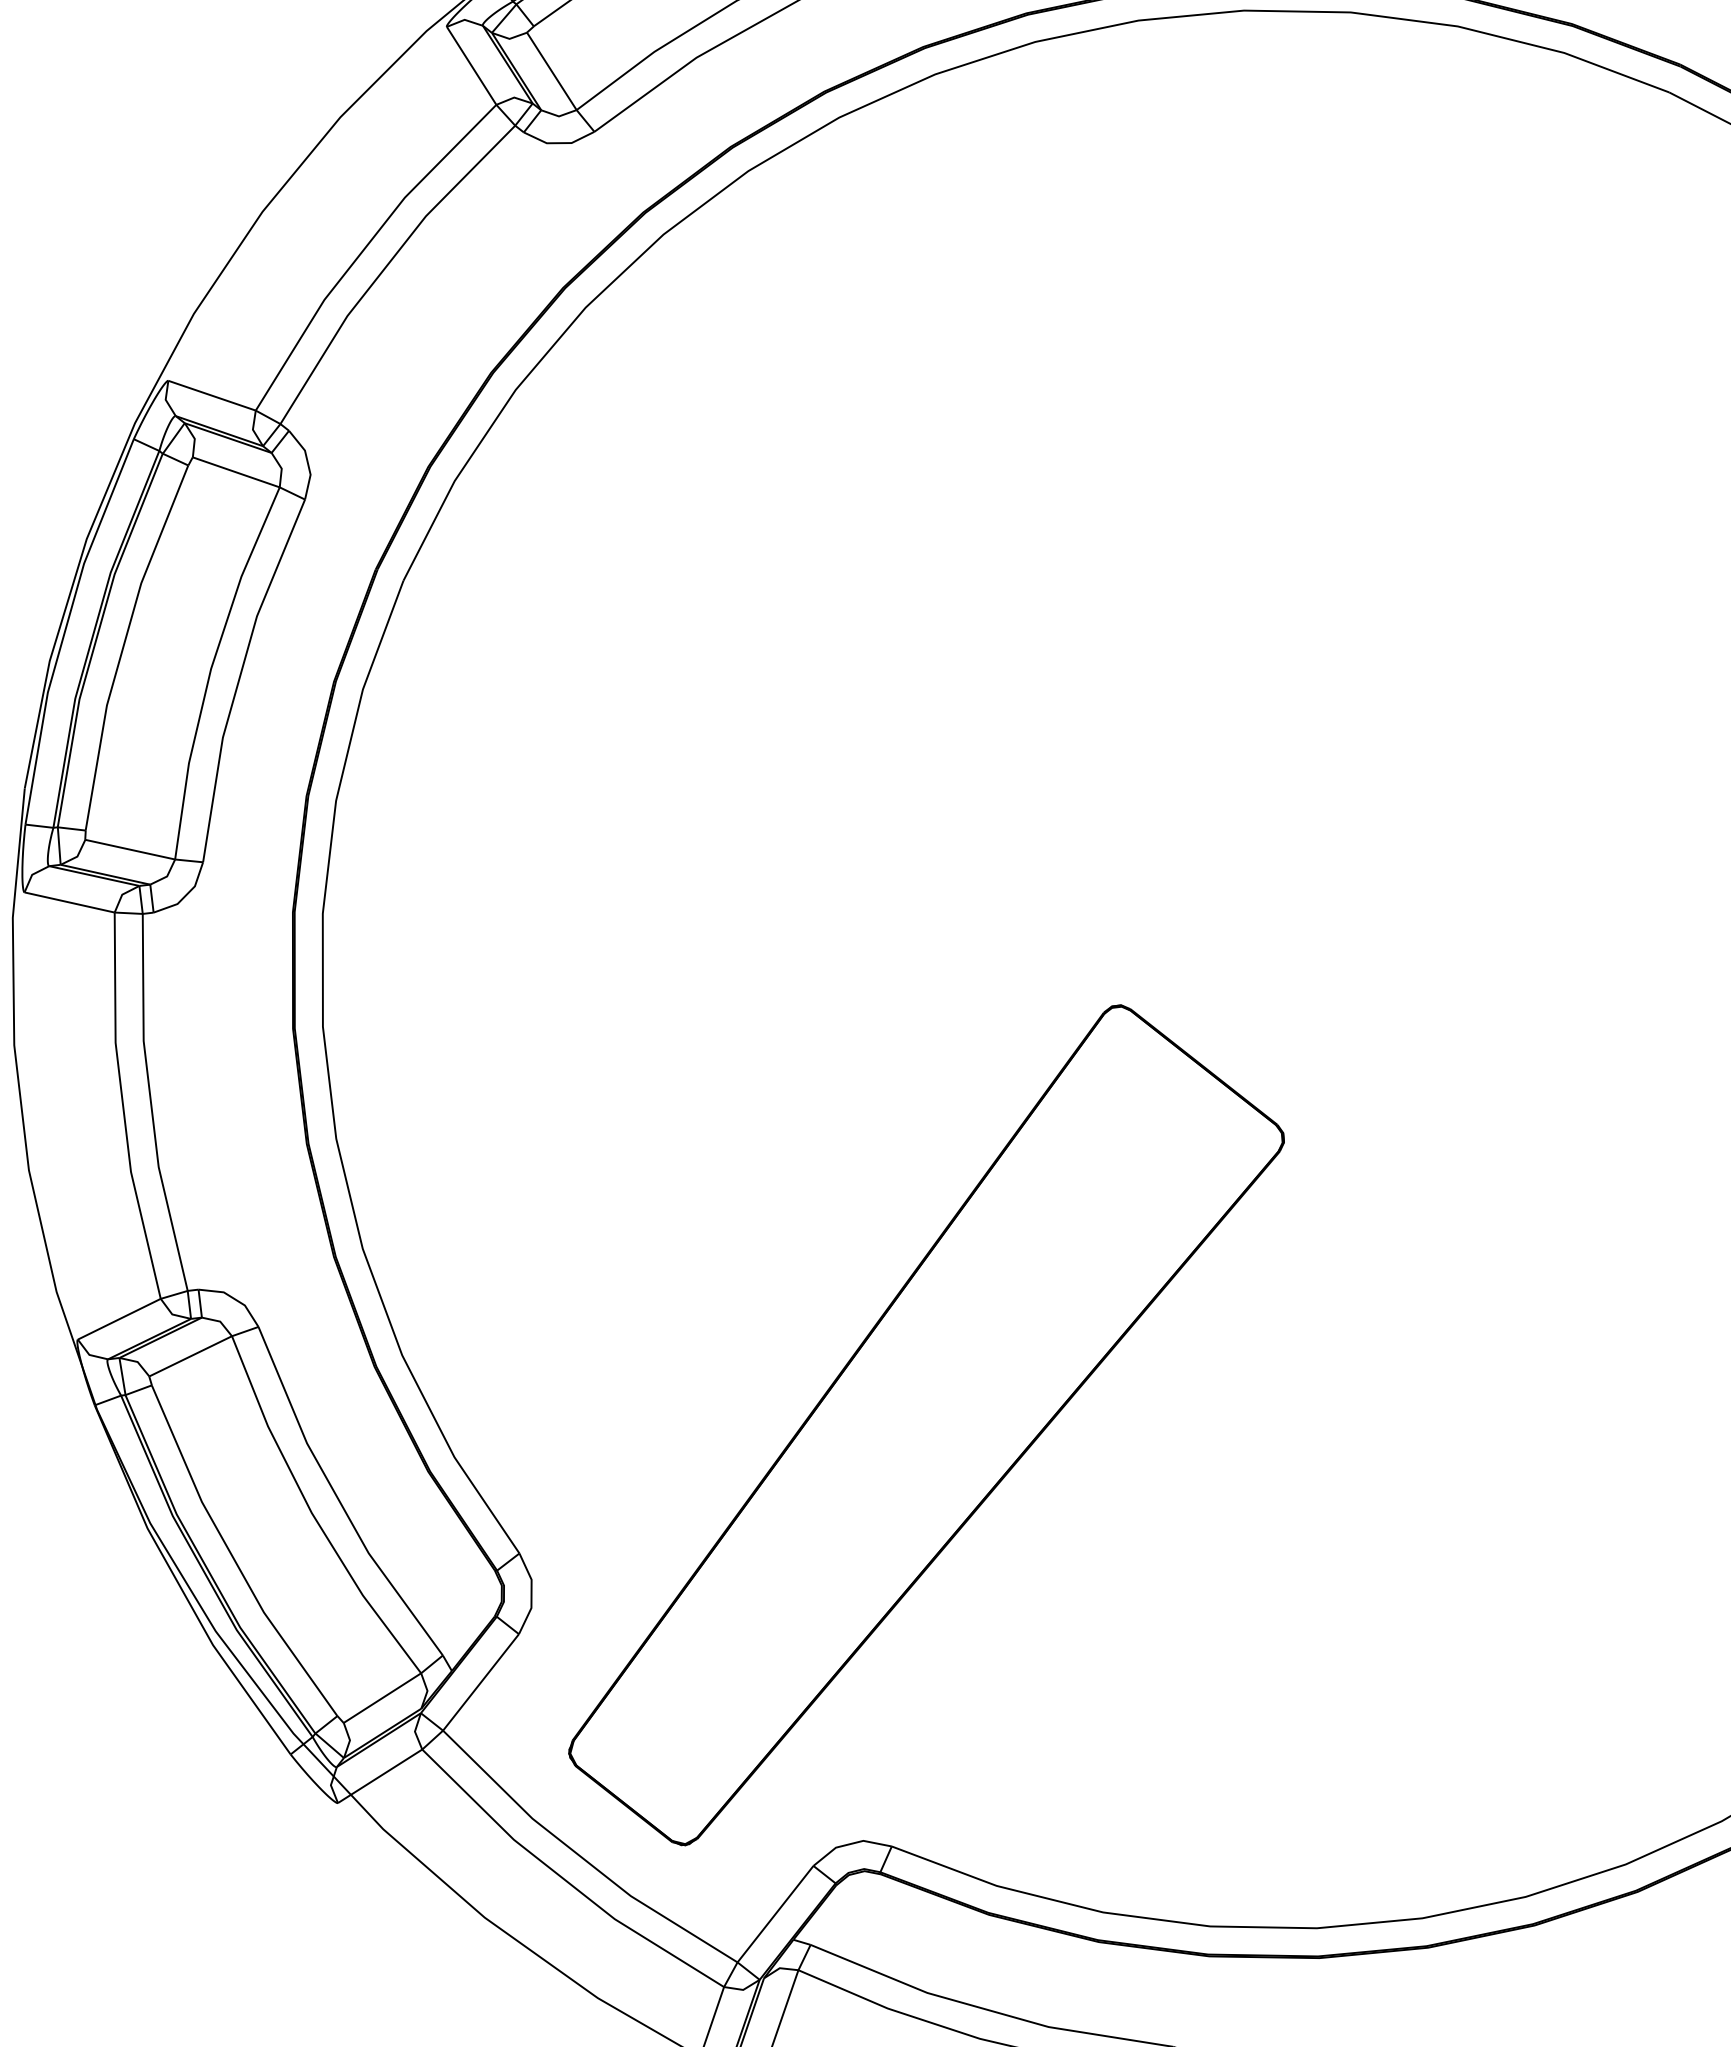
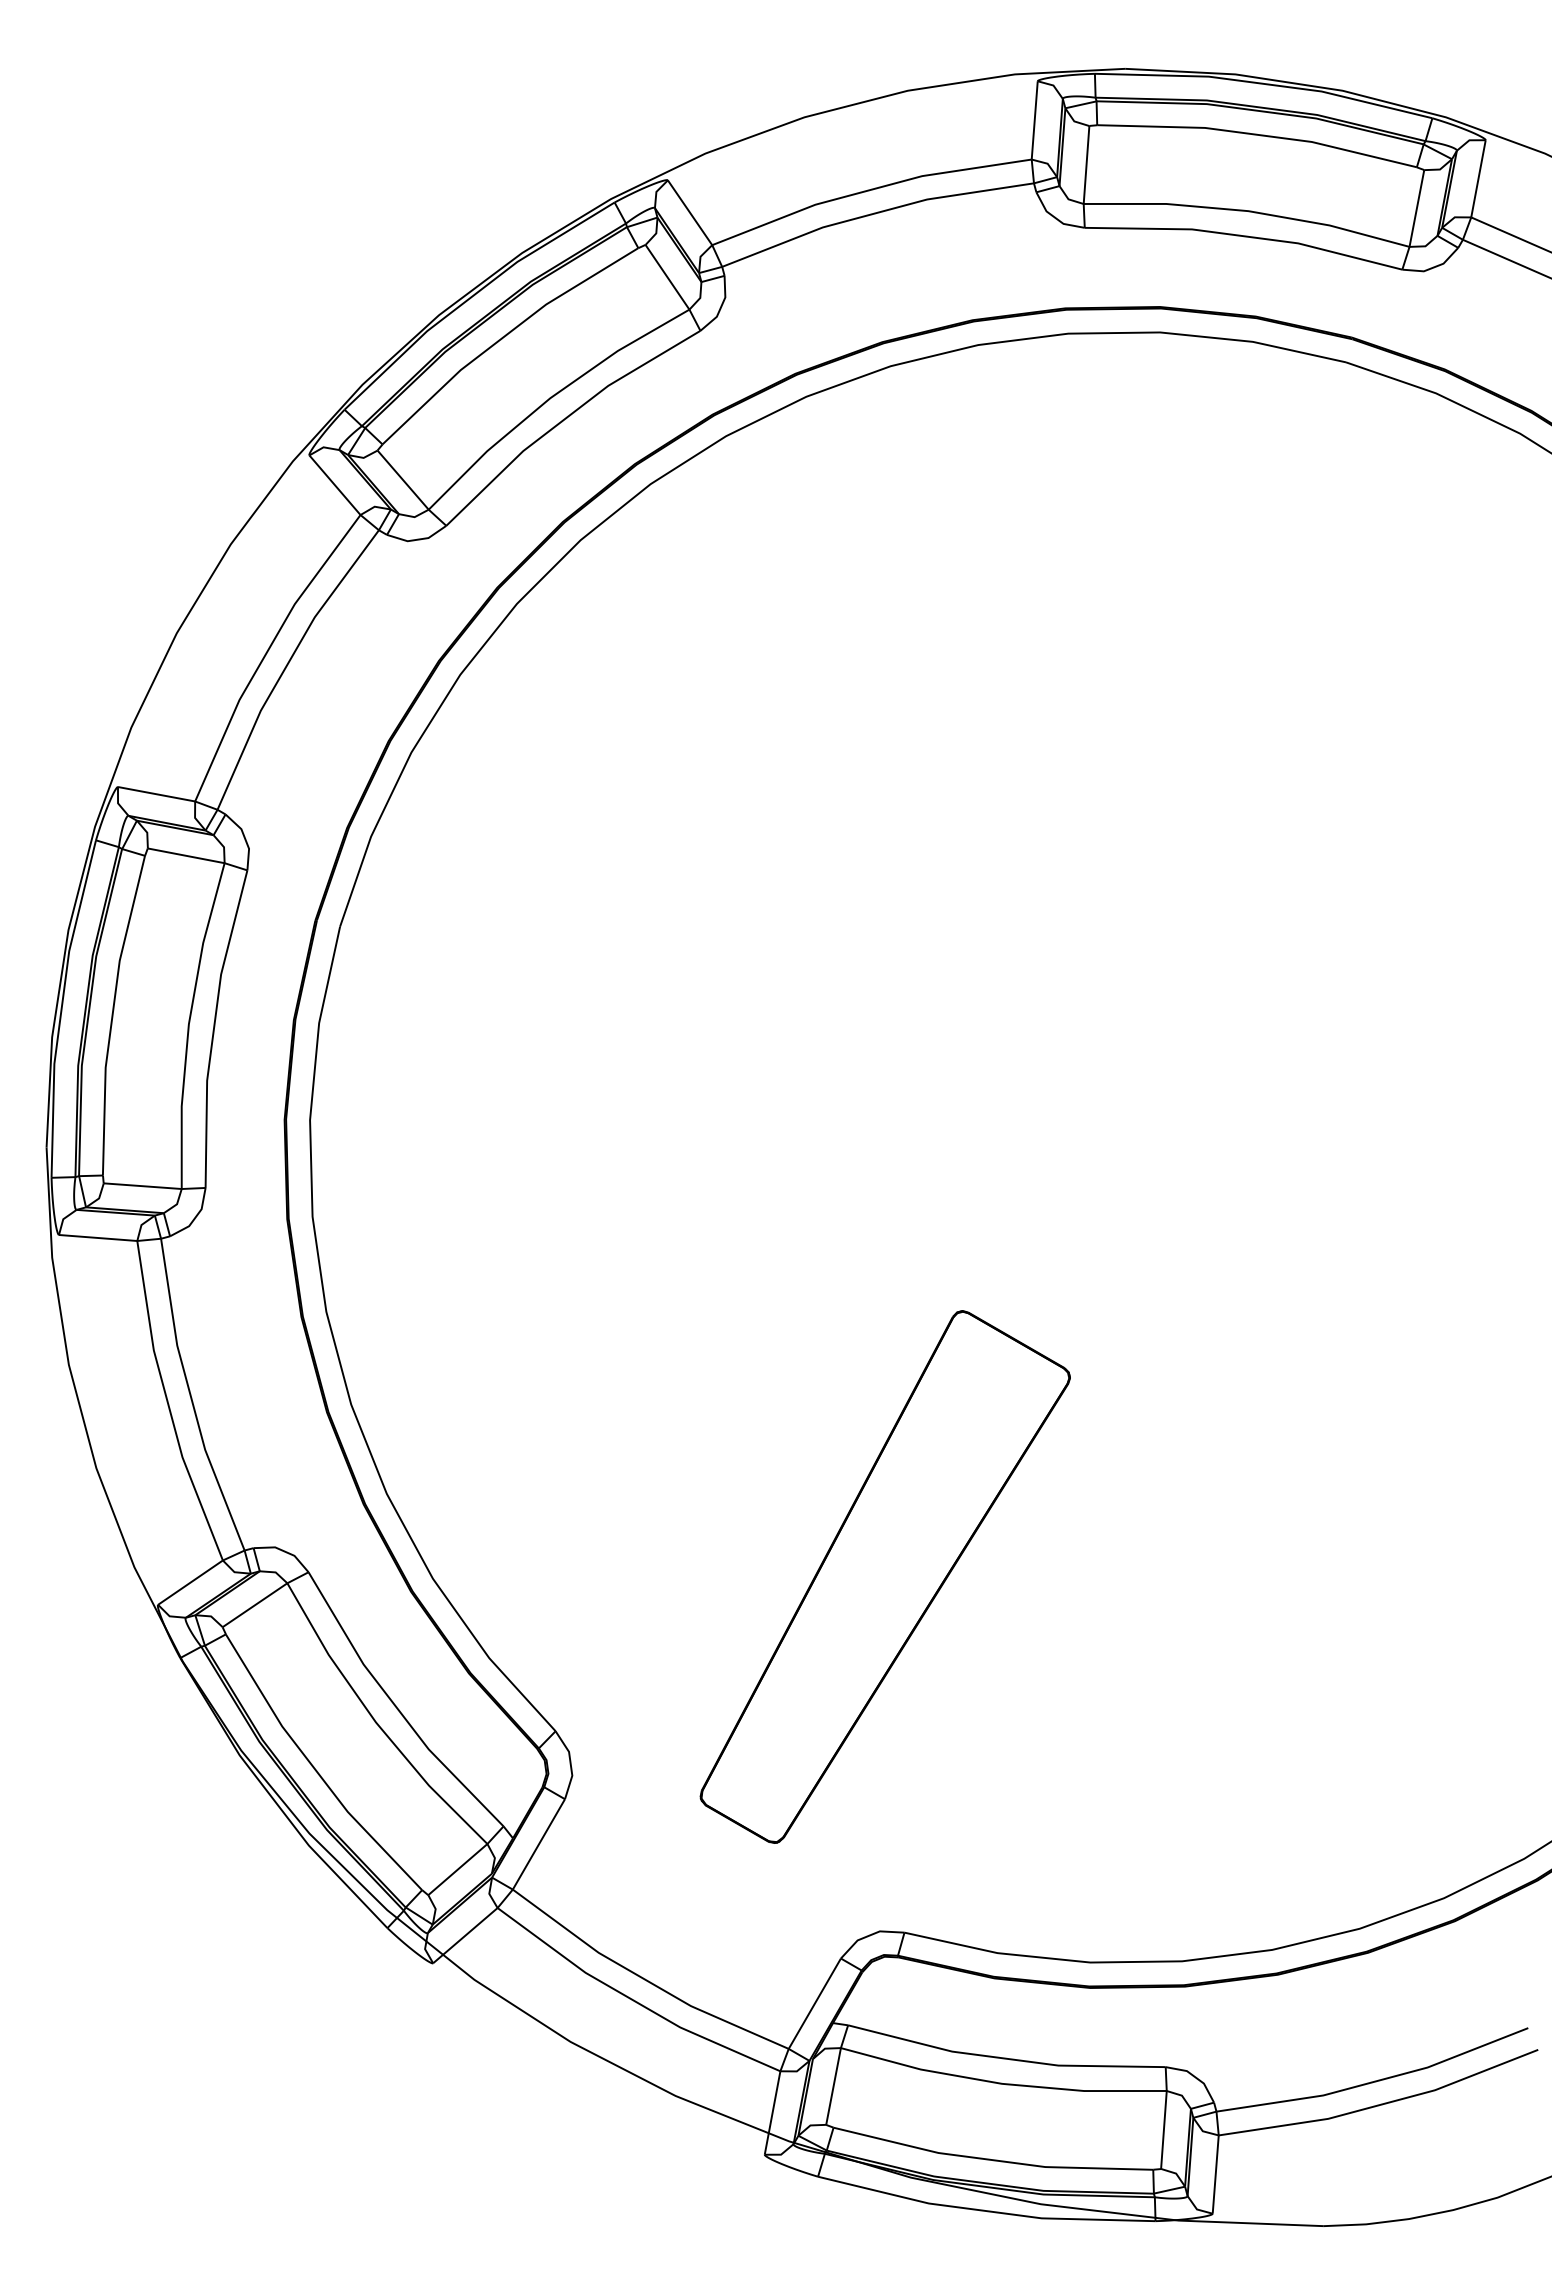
part: (929, 1428) -> (885, 1576), size x0.7

